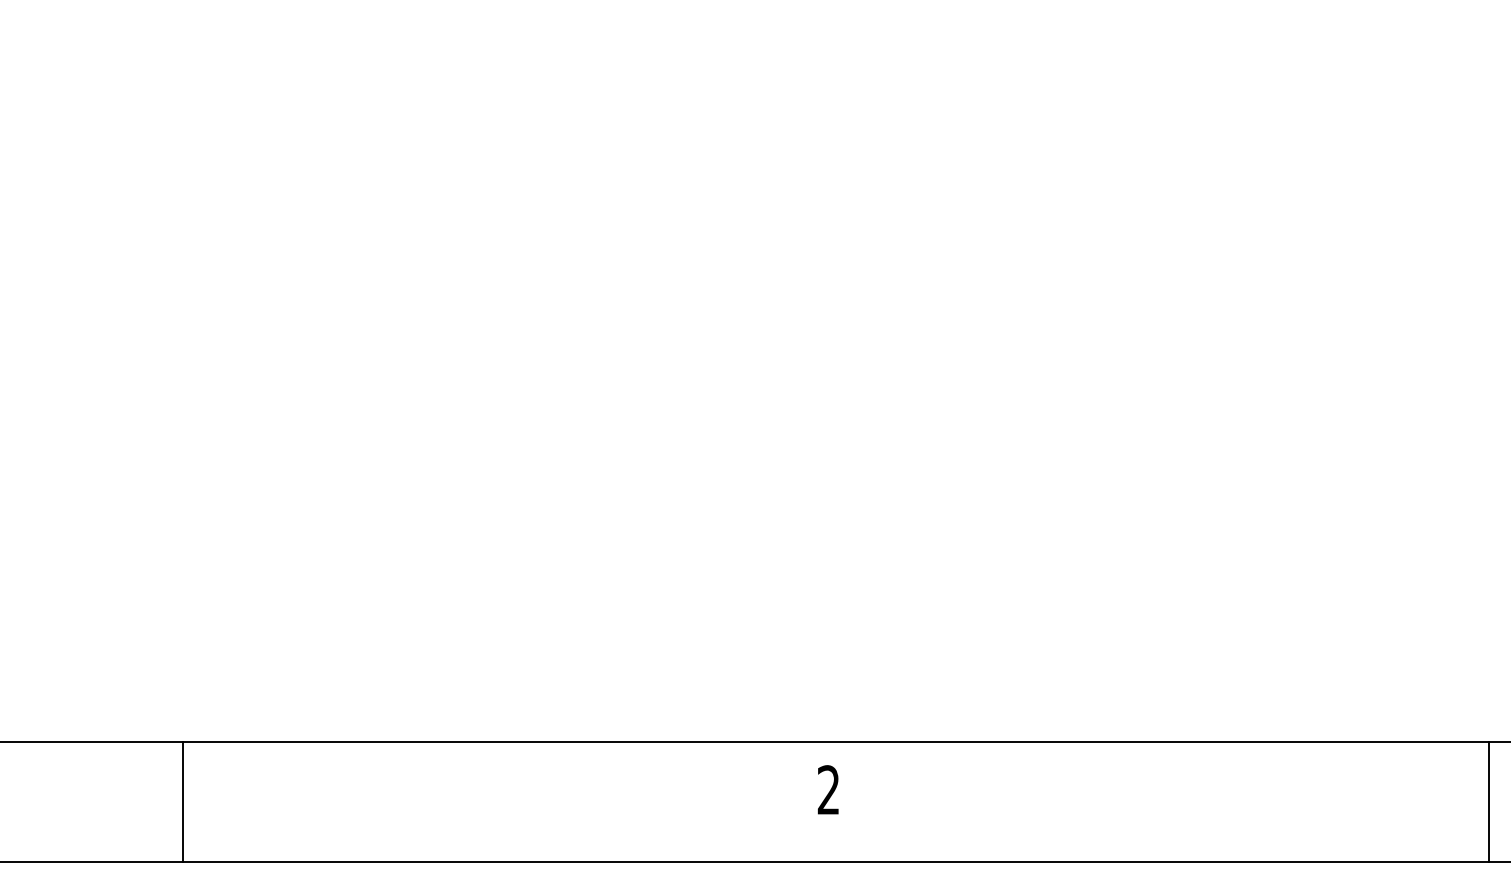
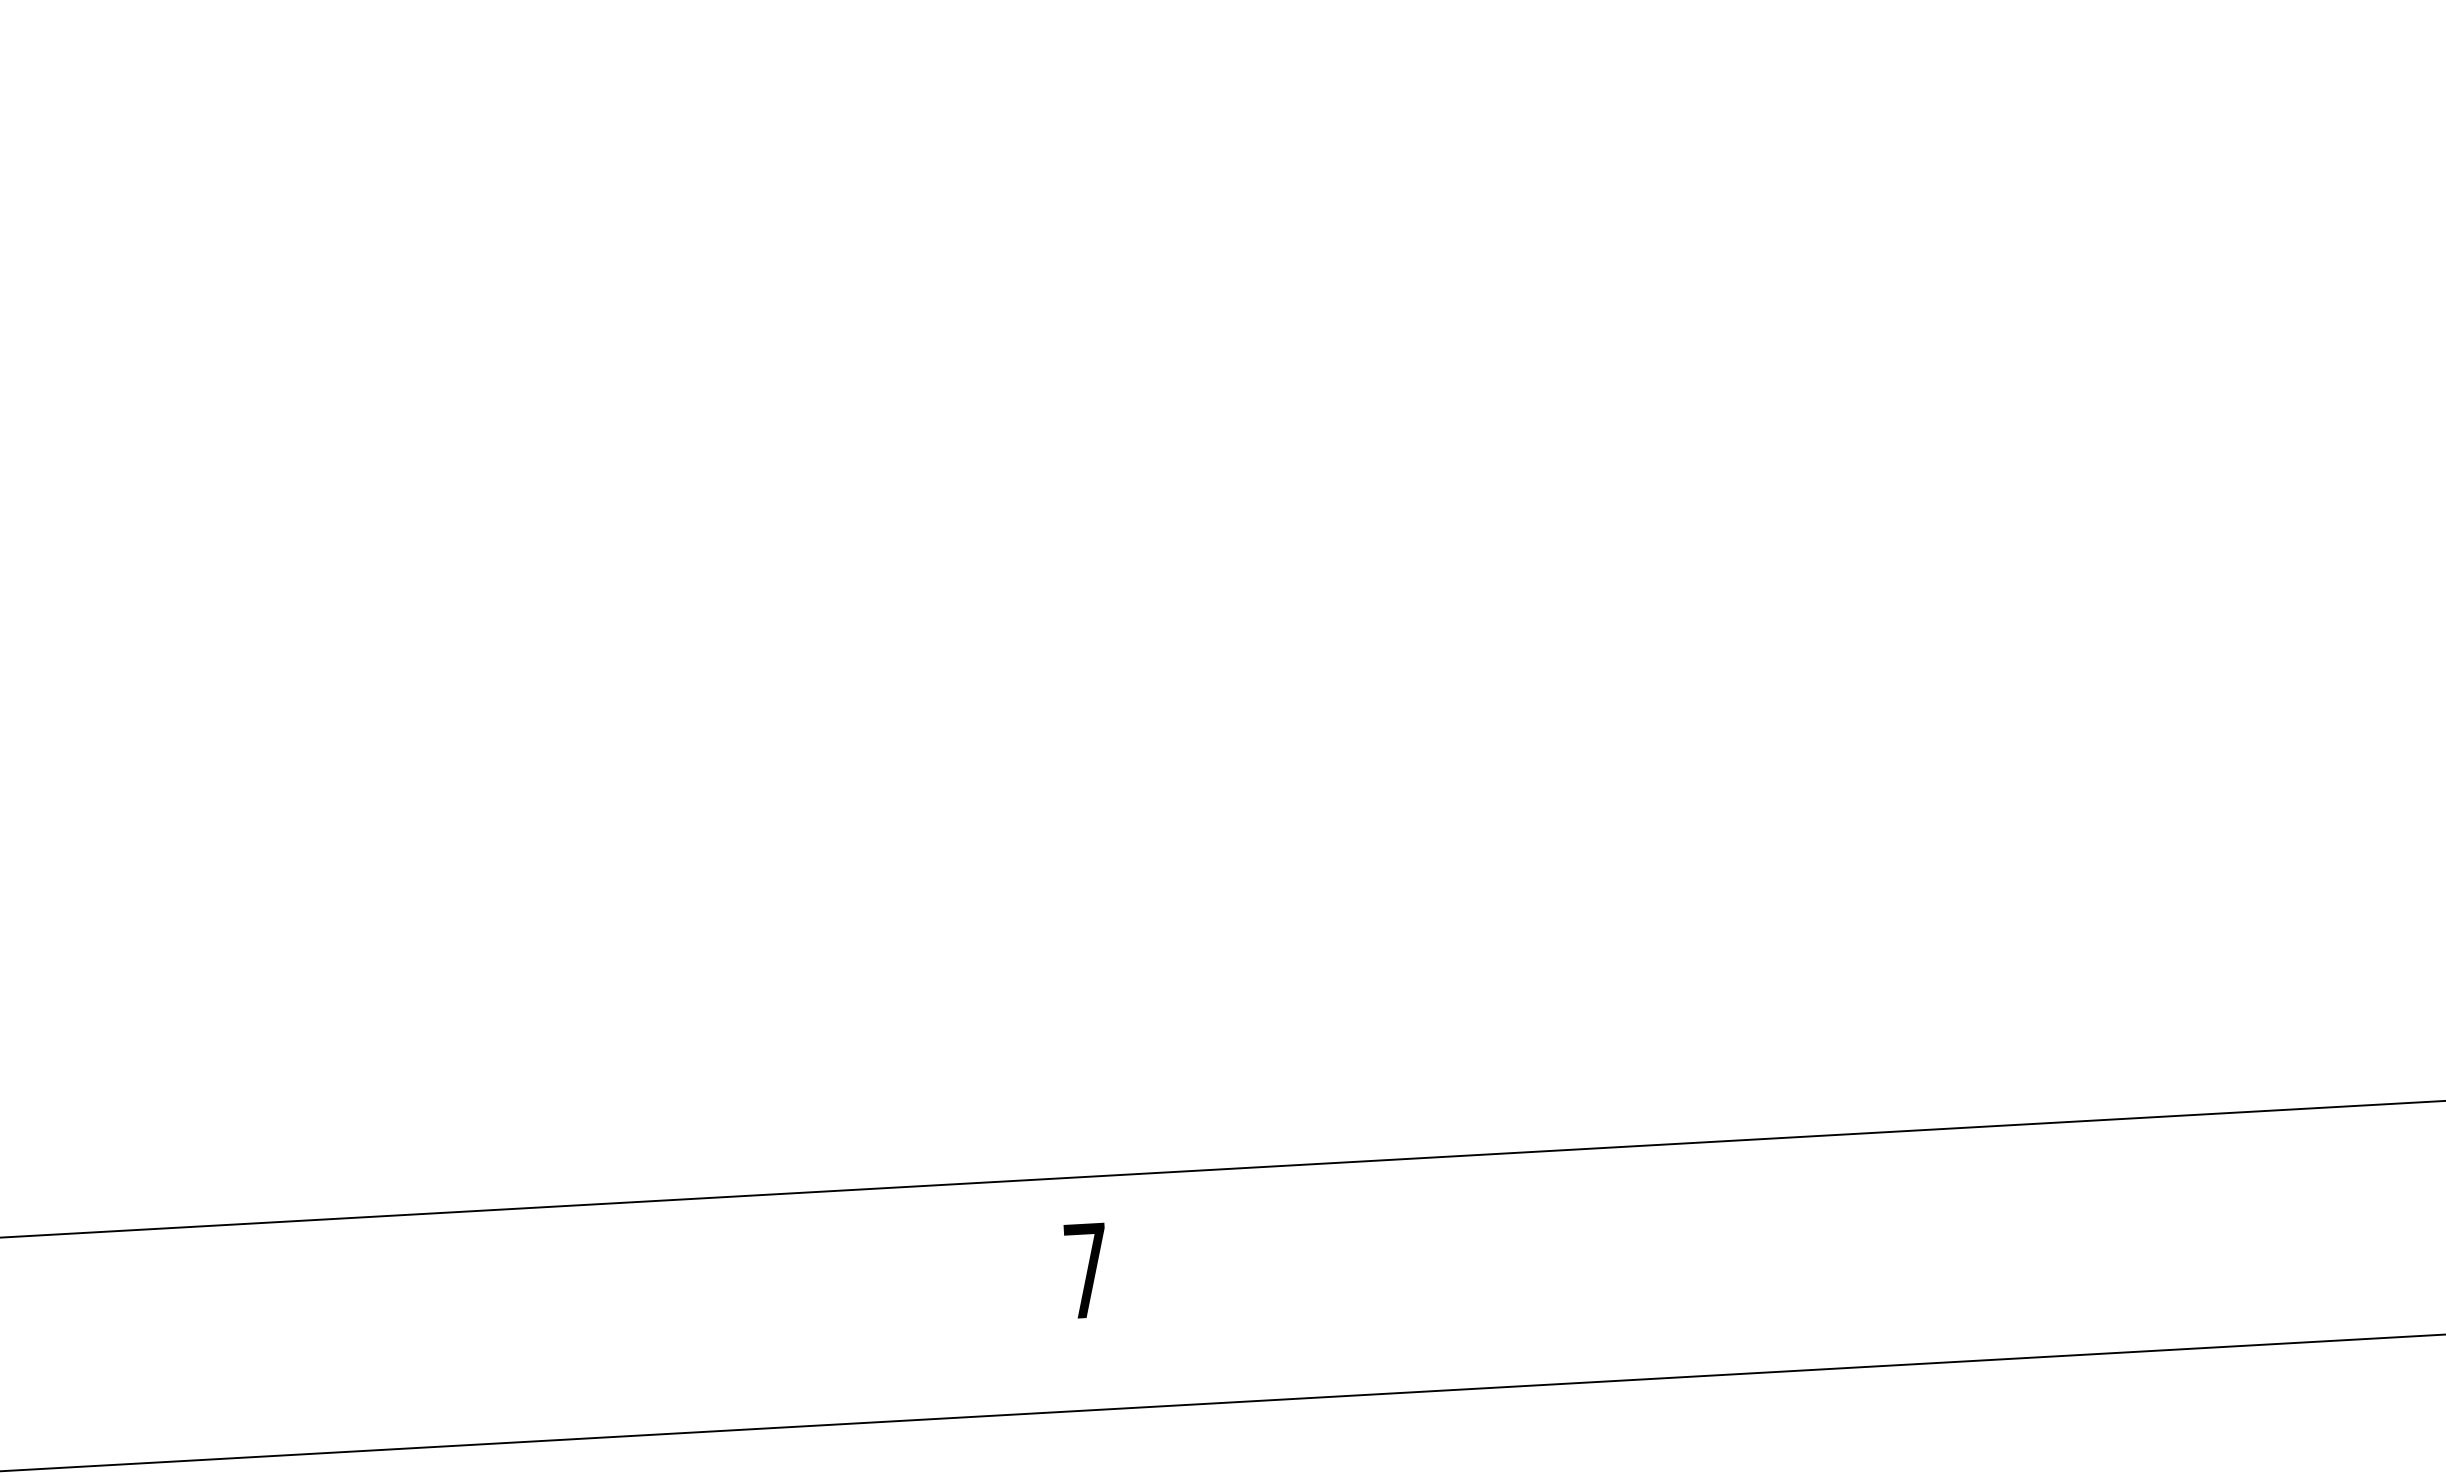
text: (828, 789) -> (1086, 1269), 2 -> 7
line: (1489, 801) -> (2372, 1221), removed

